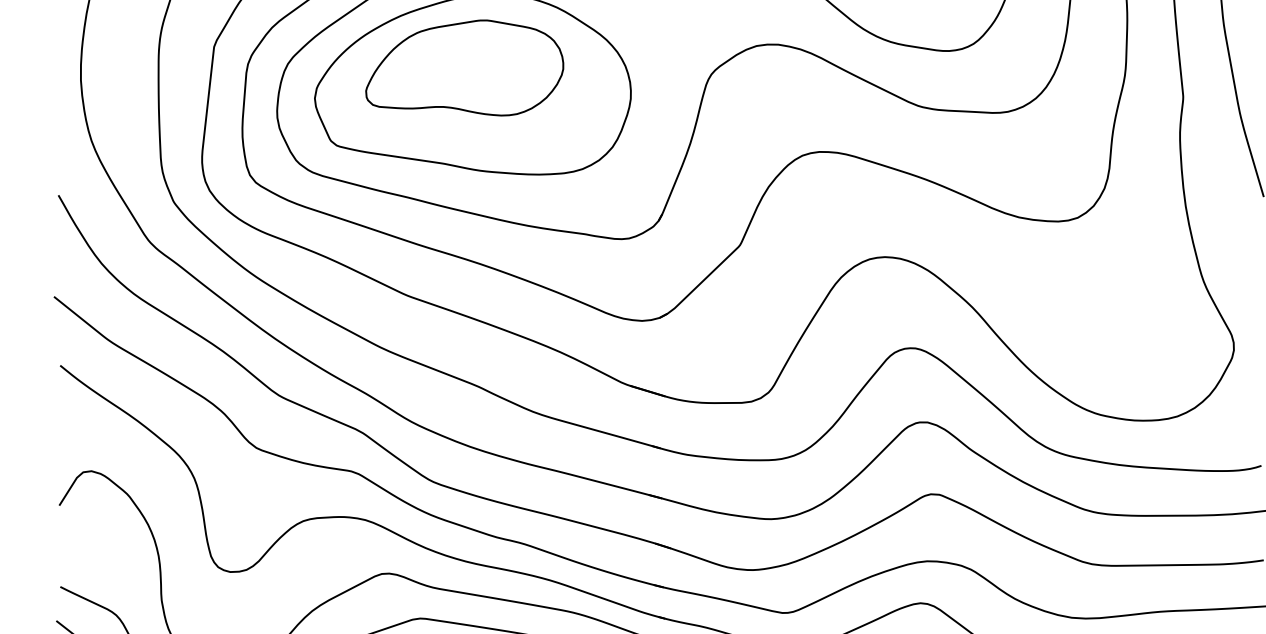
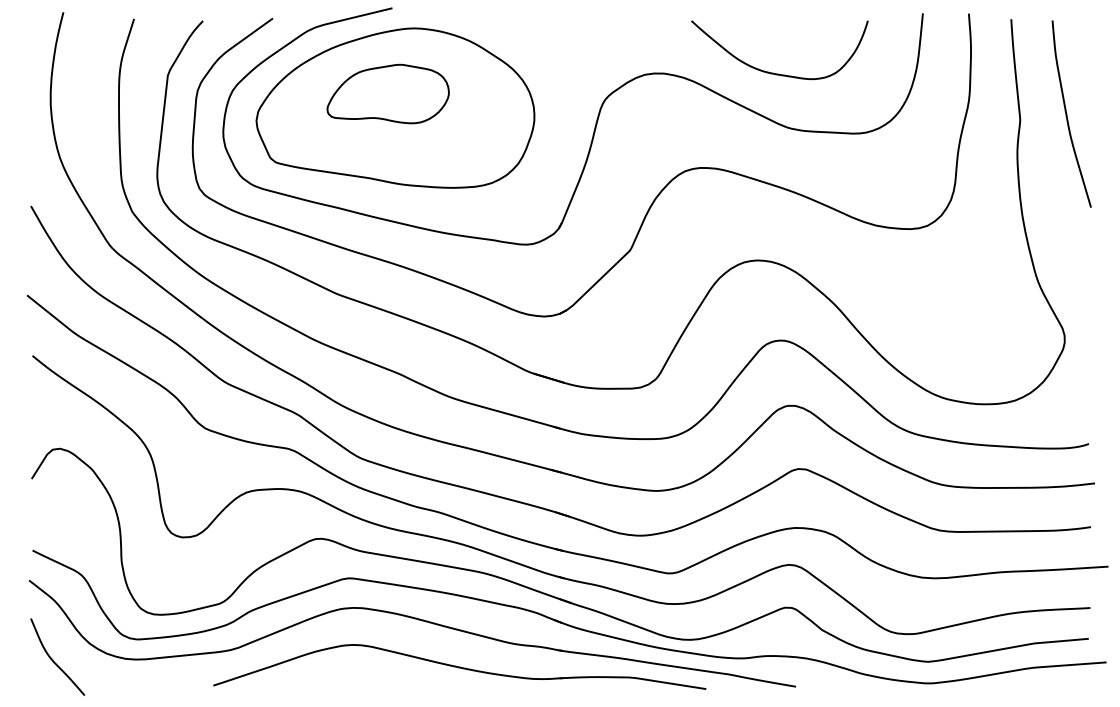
part: (463, 67) -> (387, 93), size x0.7

